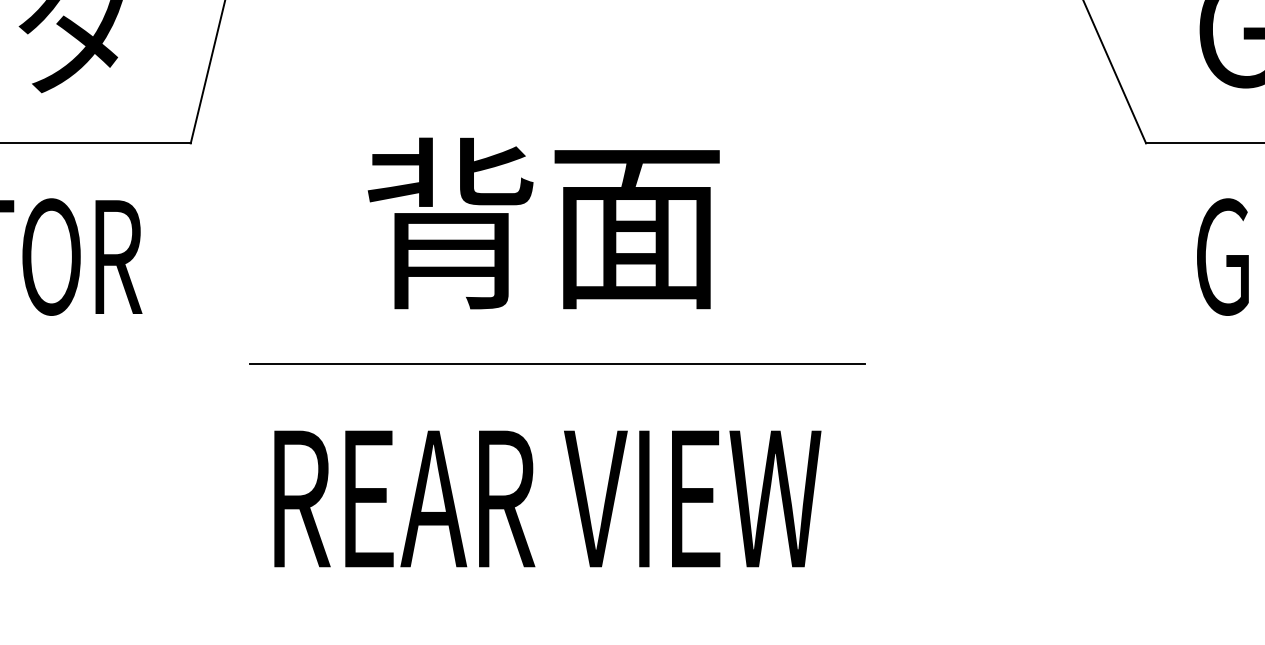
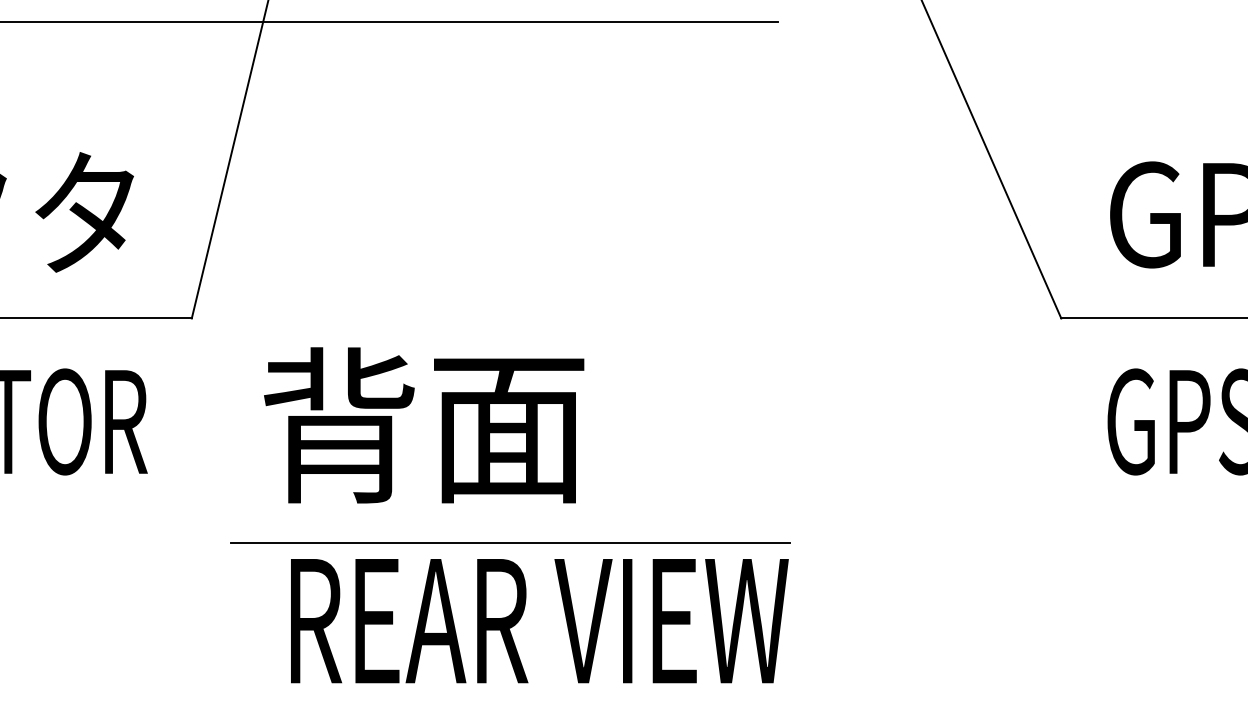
text: (544, 223) -> (424, 425), moved
line: (557, 363) -> (510, 542), moved
text: (547, 499) -> (539, 621), moved

